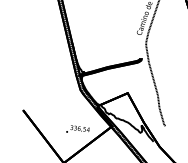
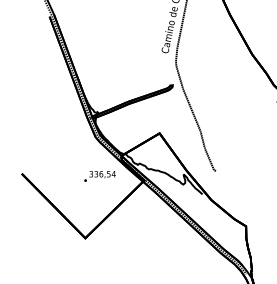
text: (77, 130) -> (99, 176), moved

